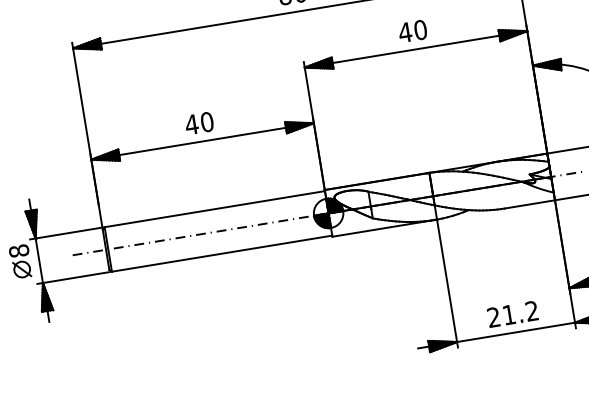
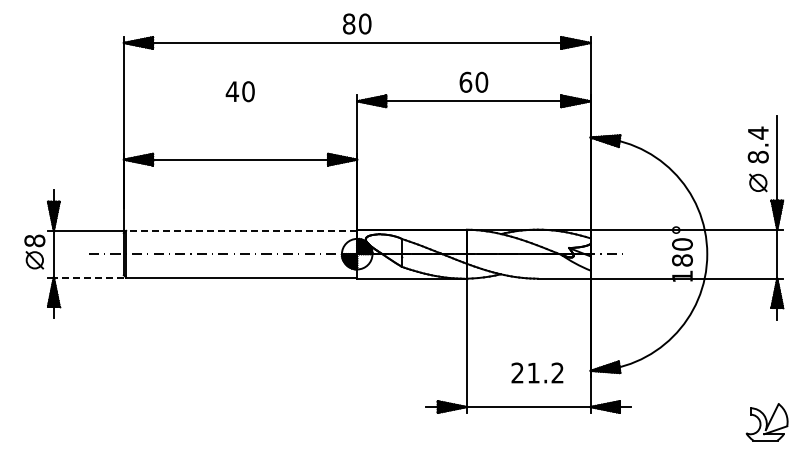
text: (404, 31) -> (465, 81), 40 -> 60
text: (198, 123) -> (239, 91), moved
line: (214, 208) -> (241, 230), solid -> dashed
line: (76, 277) -> (88, 277), solid -> dashed
text: (512, 313) -> (537, 372), moved

